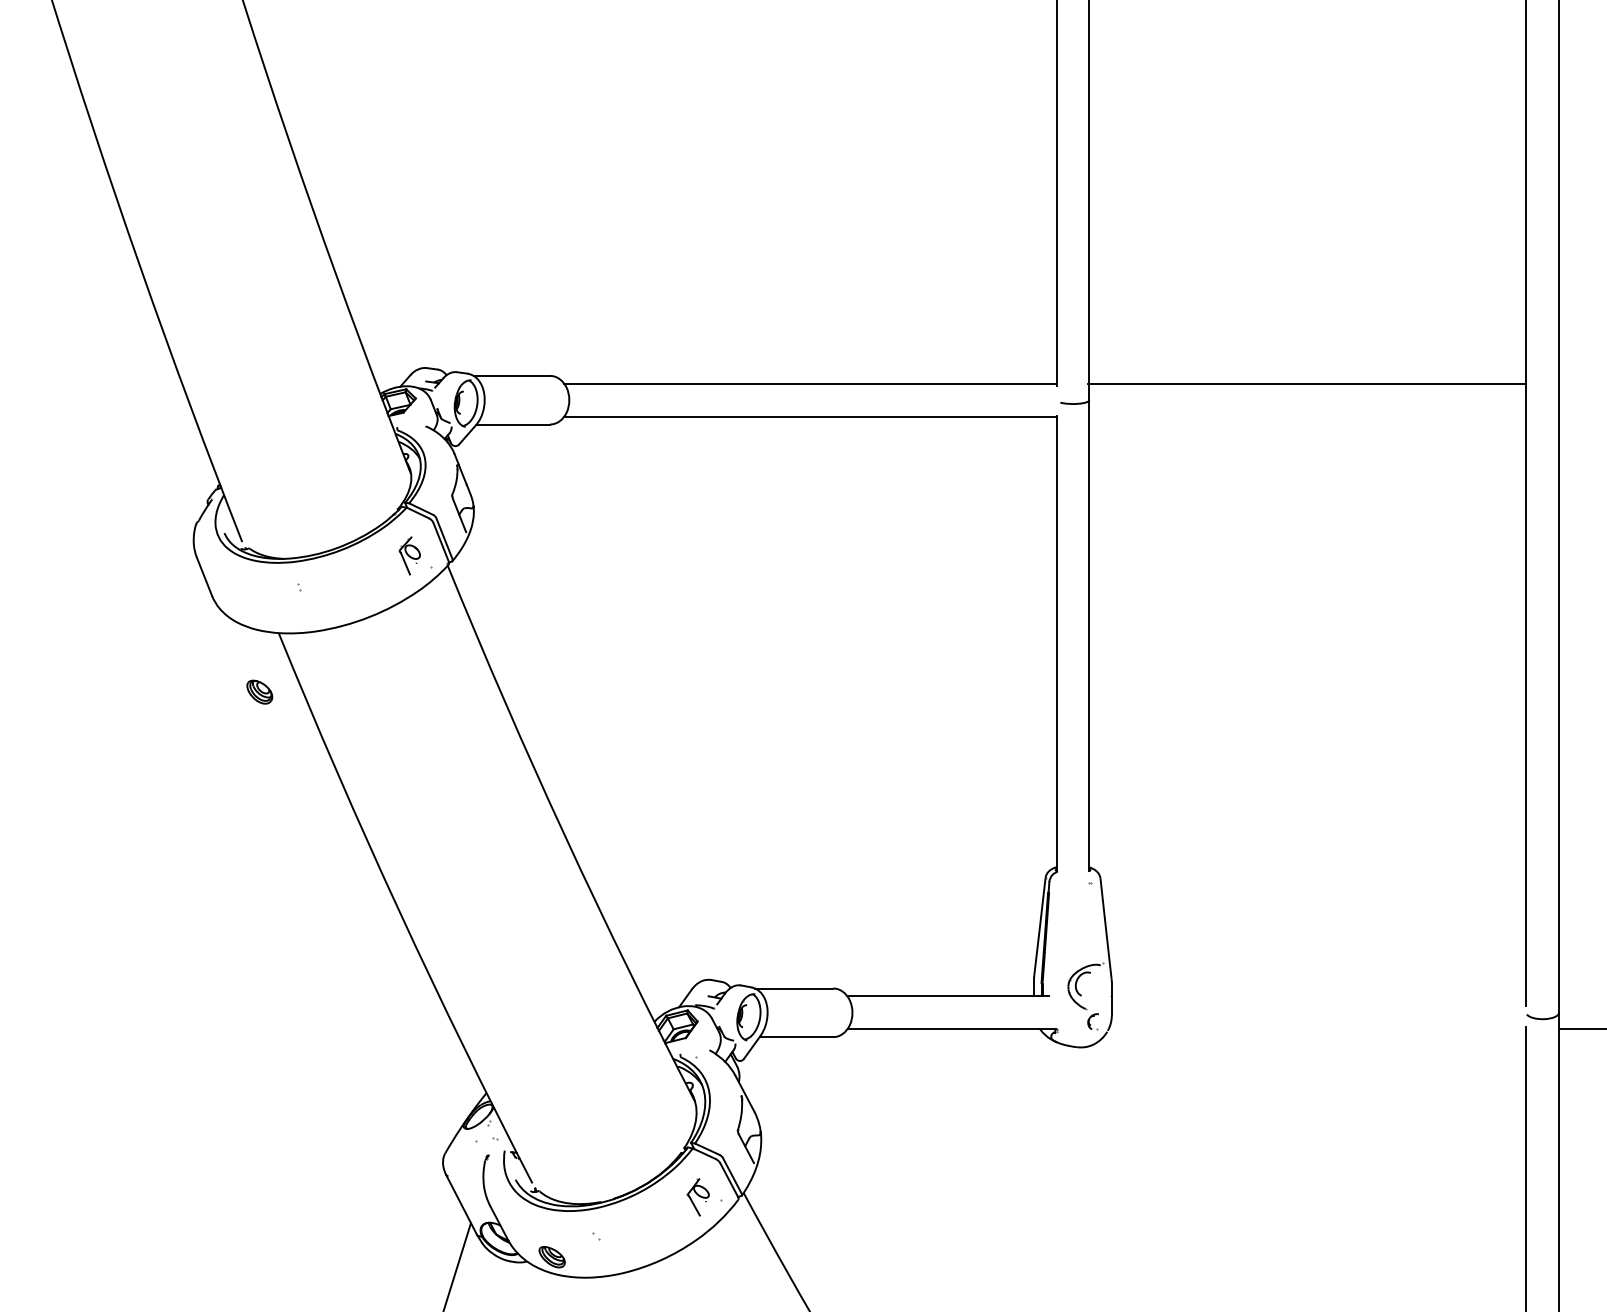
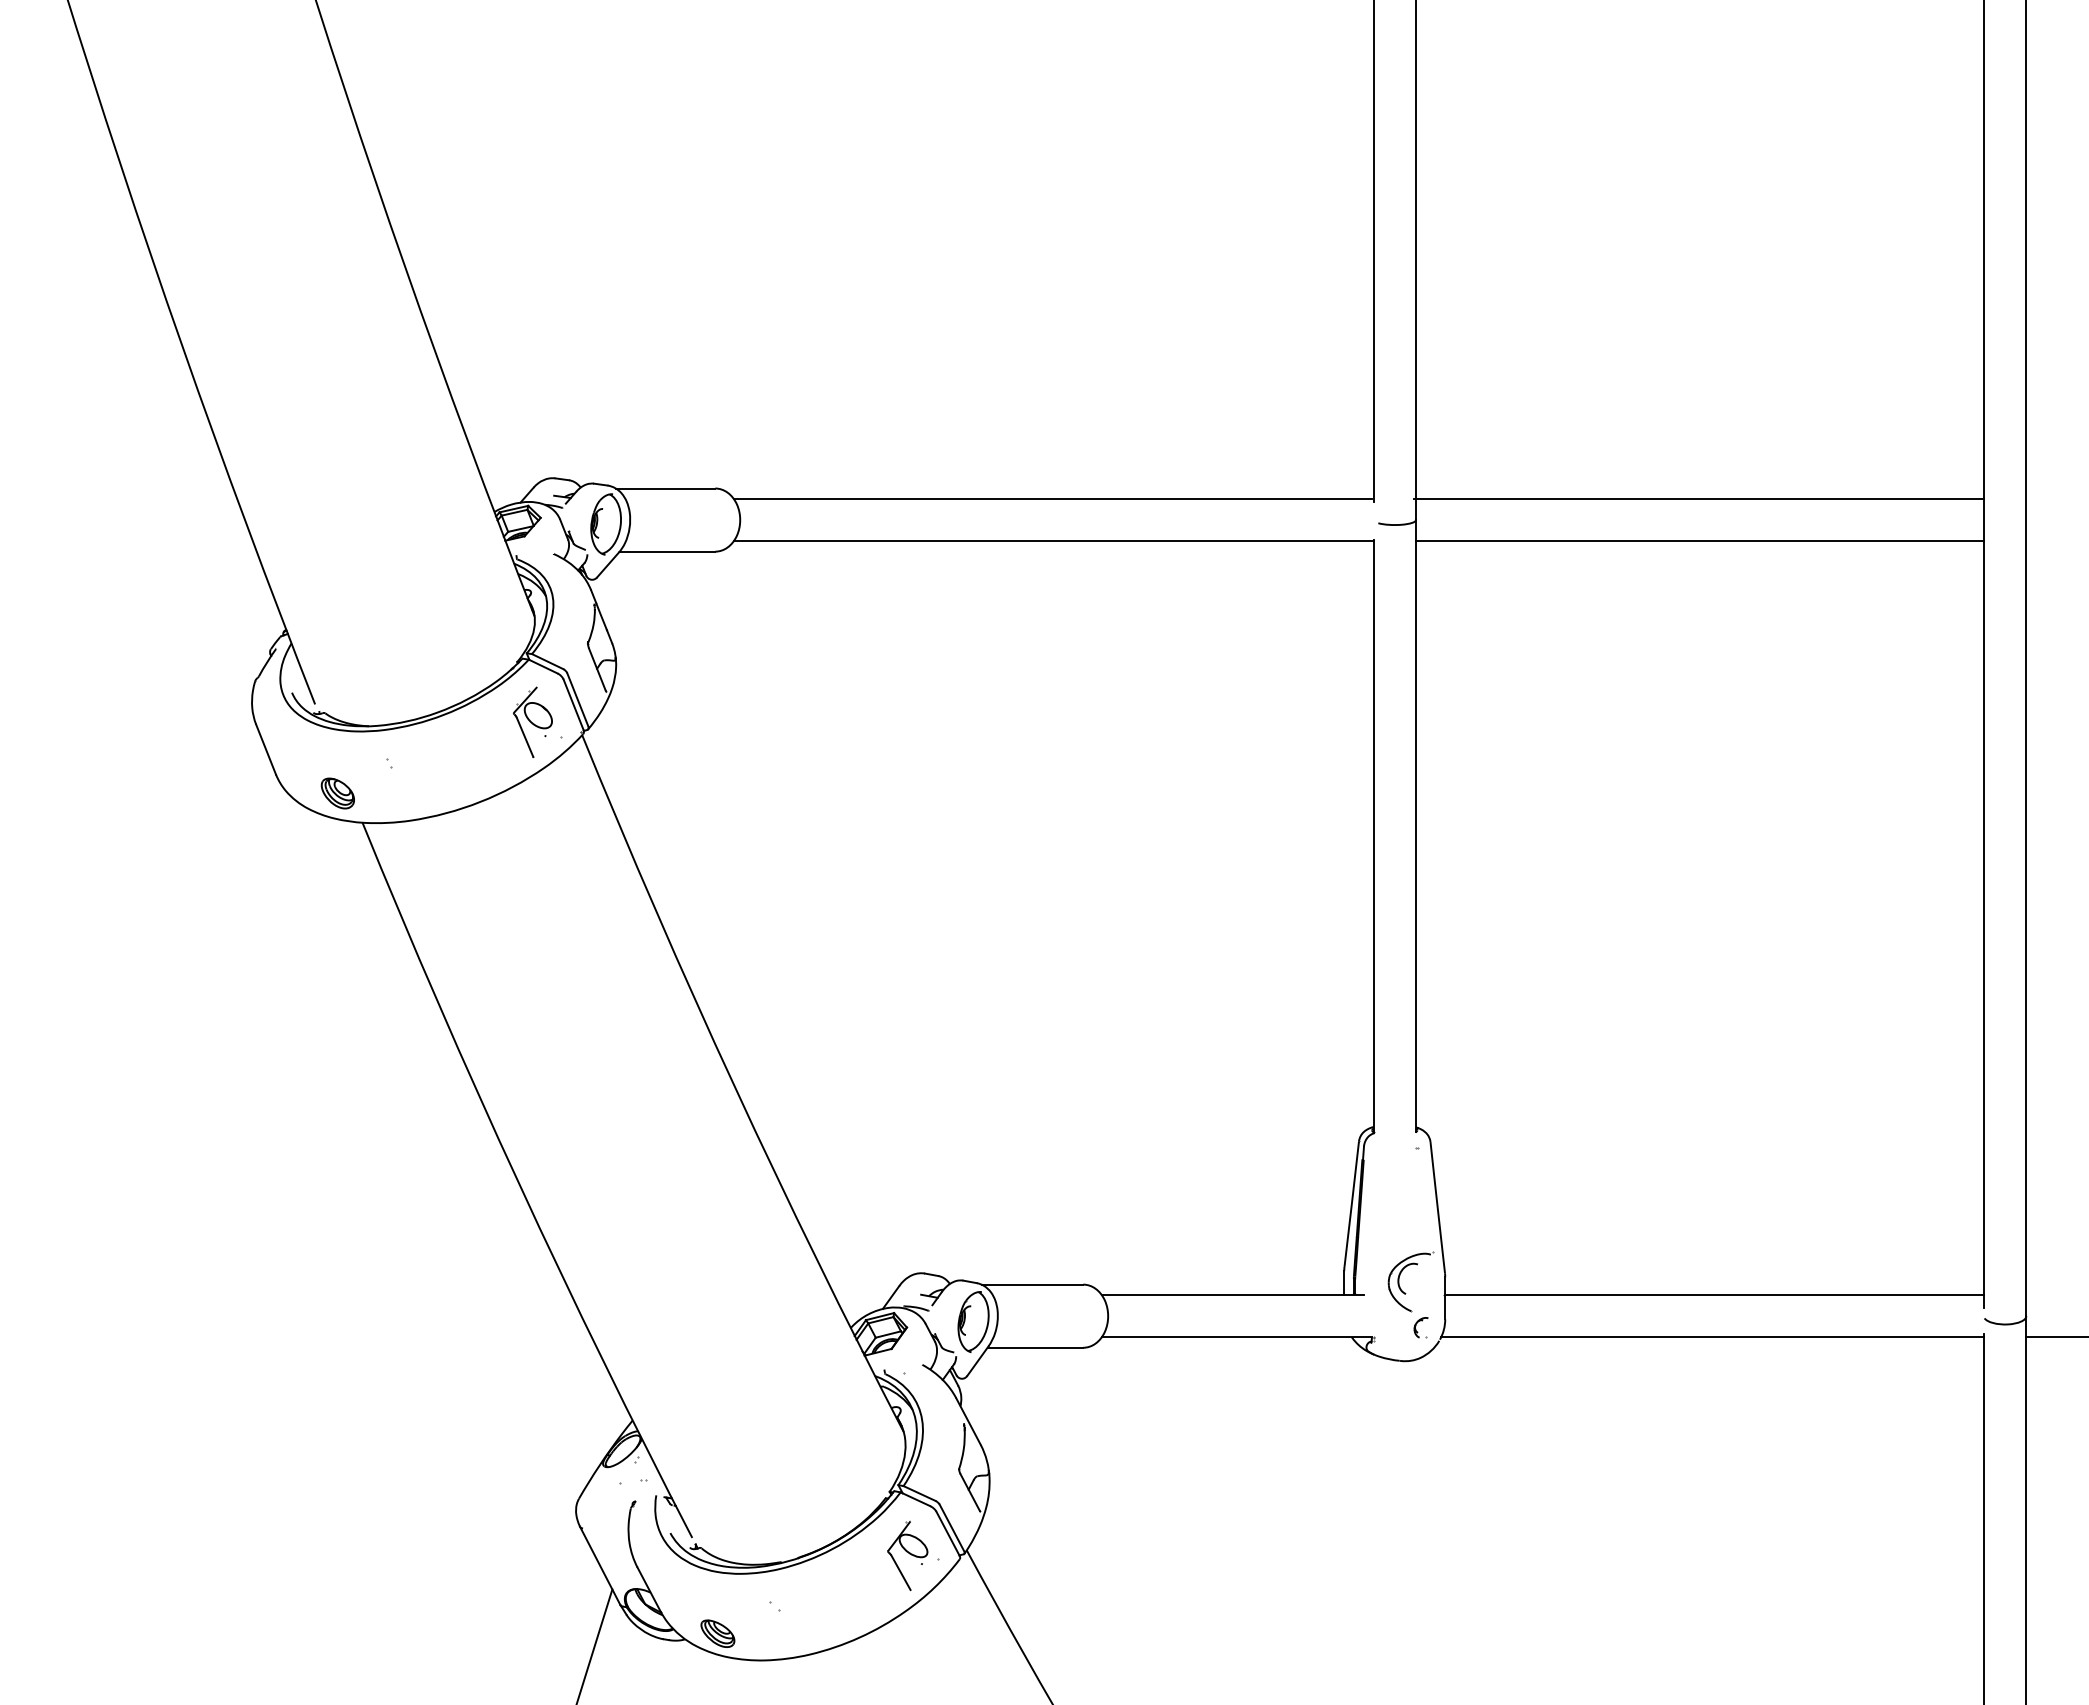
line: (1307, 416) -> (1699, 541), added
part: (409, 555) -> (532, 721), size x1.43
part: (259, 692) -> (337, 793), moved
line: (1319, 996) -> (1714, 1294), added
line: (1317, 1029) -> (1712, 1337), added
part: (698, 1196) -> (907, 1555), size x1.43

